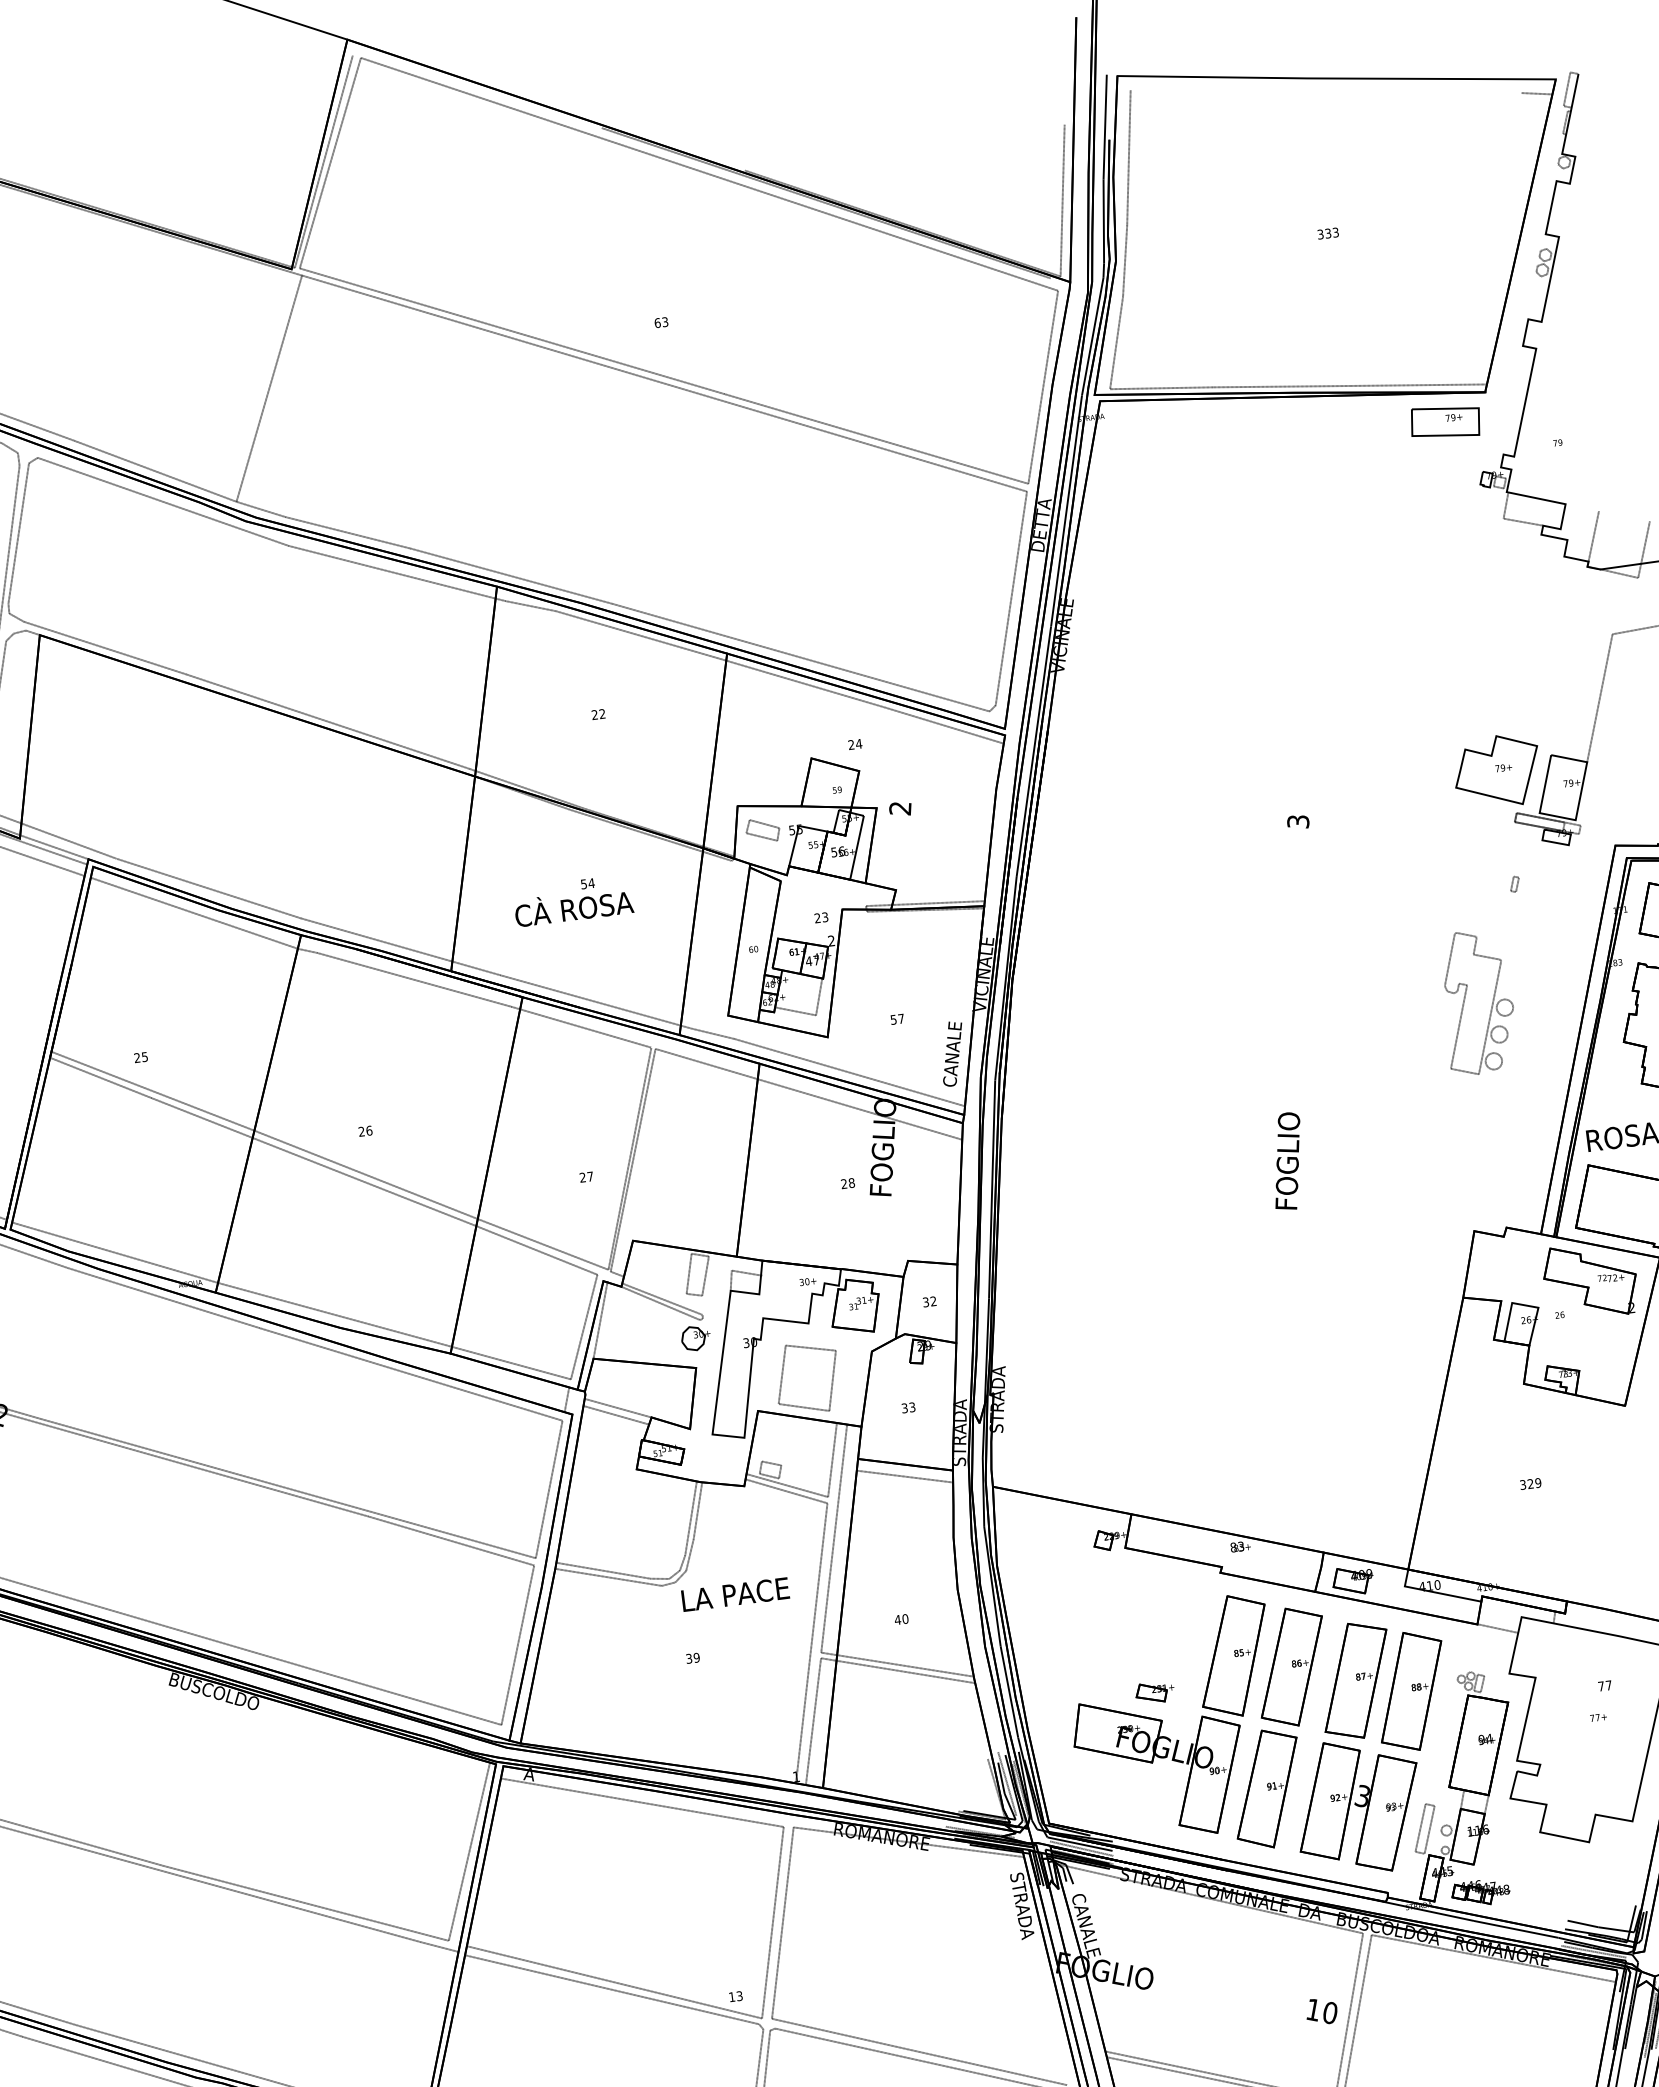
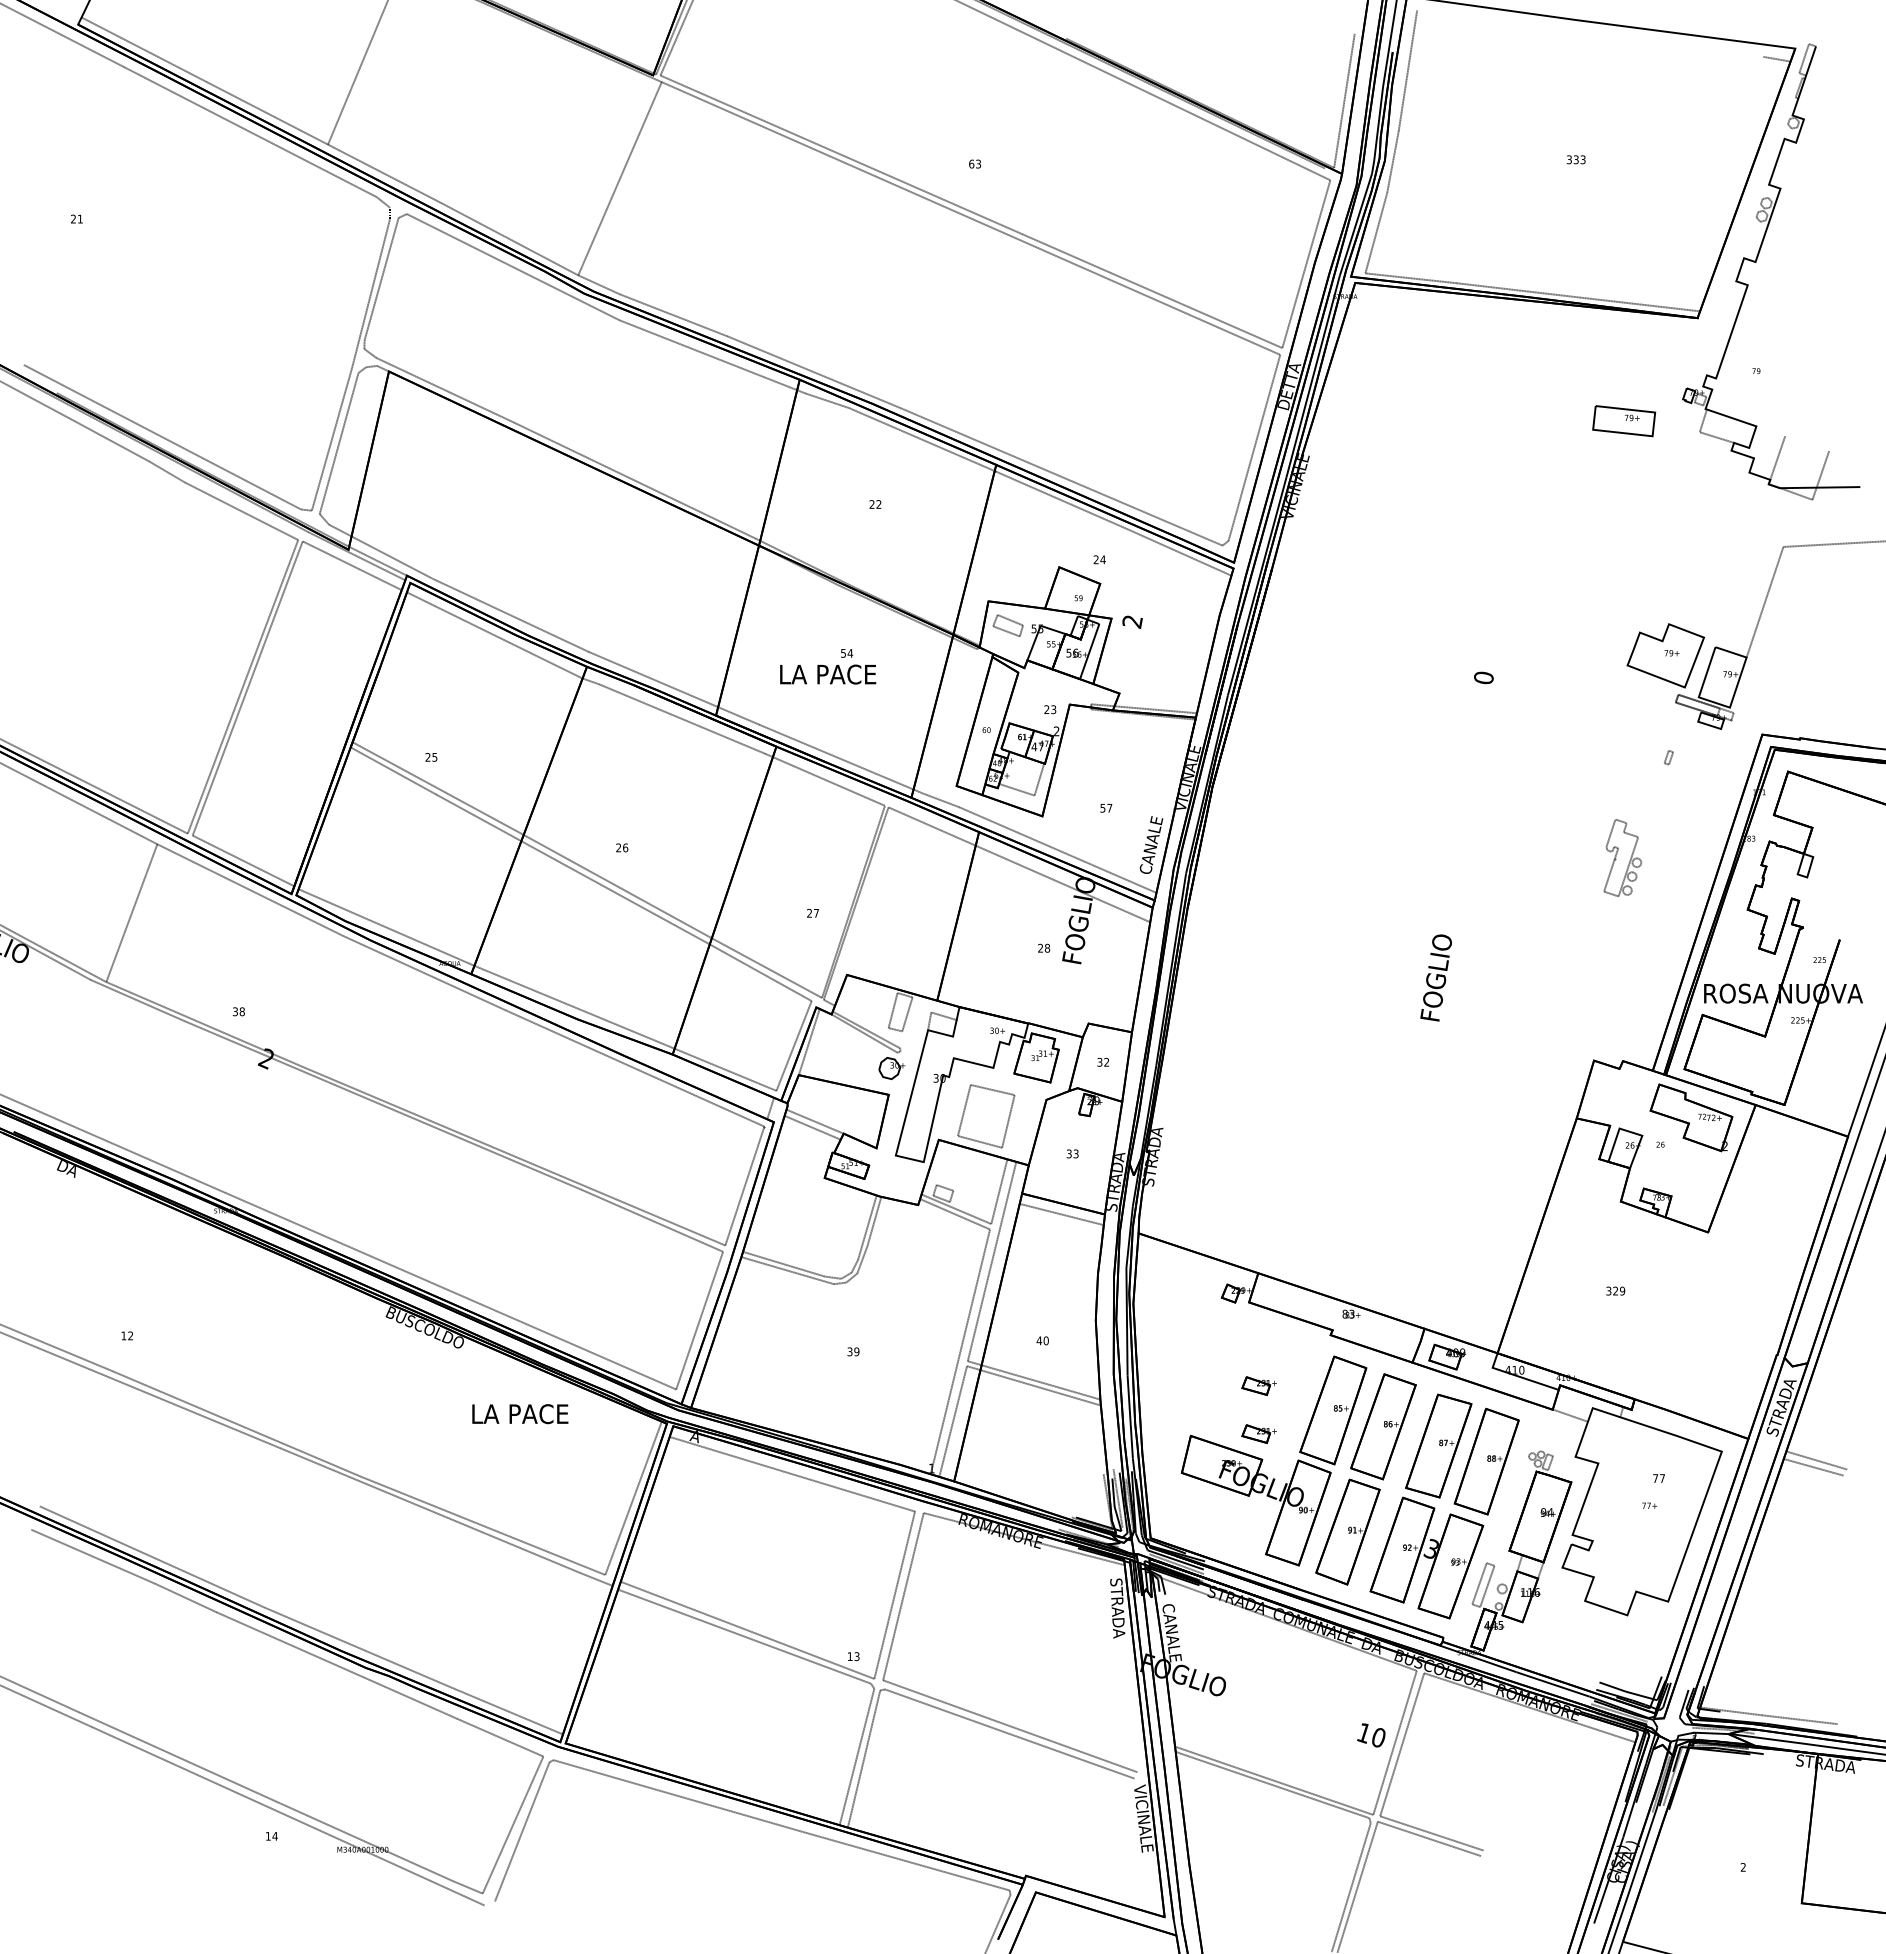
part: (1445, 422) -> (1624, 421), moved
text: (1297, 821) -> (1483, 677), 3 -> 0
text: (573, 906) -> (831, 671), CÀ ROSA -> LA PACE
part: (1477, 1001) -> (1622, 857), size x0.6
text: (735, 1594) -> (520, 1414), moved
part: (1147, 1638) -> (1258, 1385), added
part: (1480, 1893) -> (1525, 1648), removed

